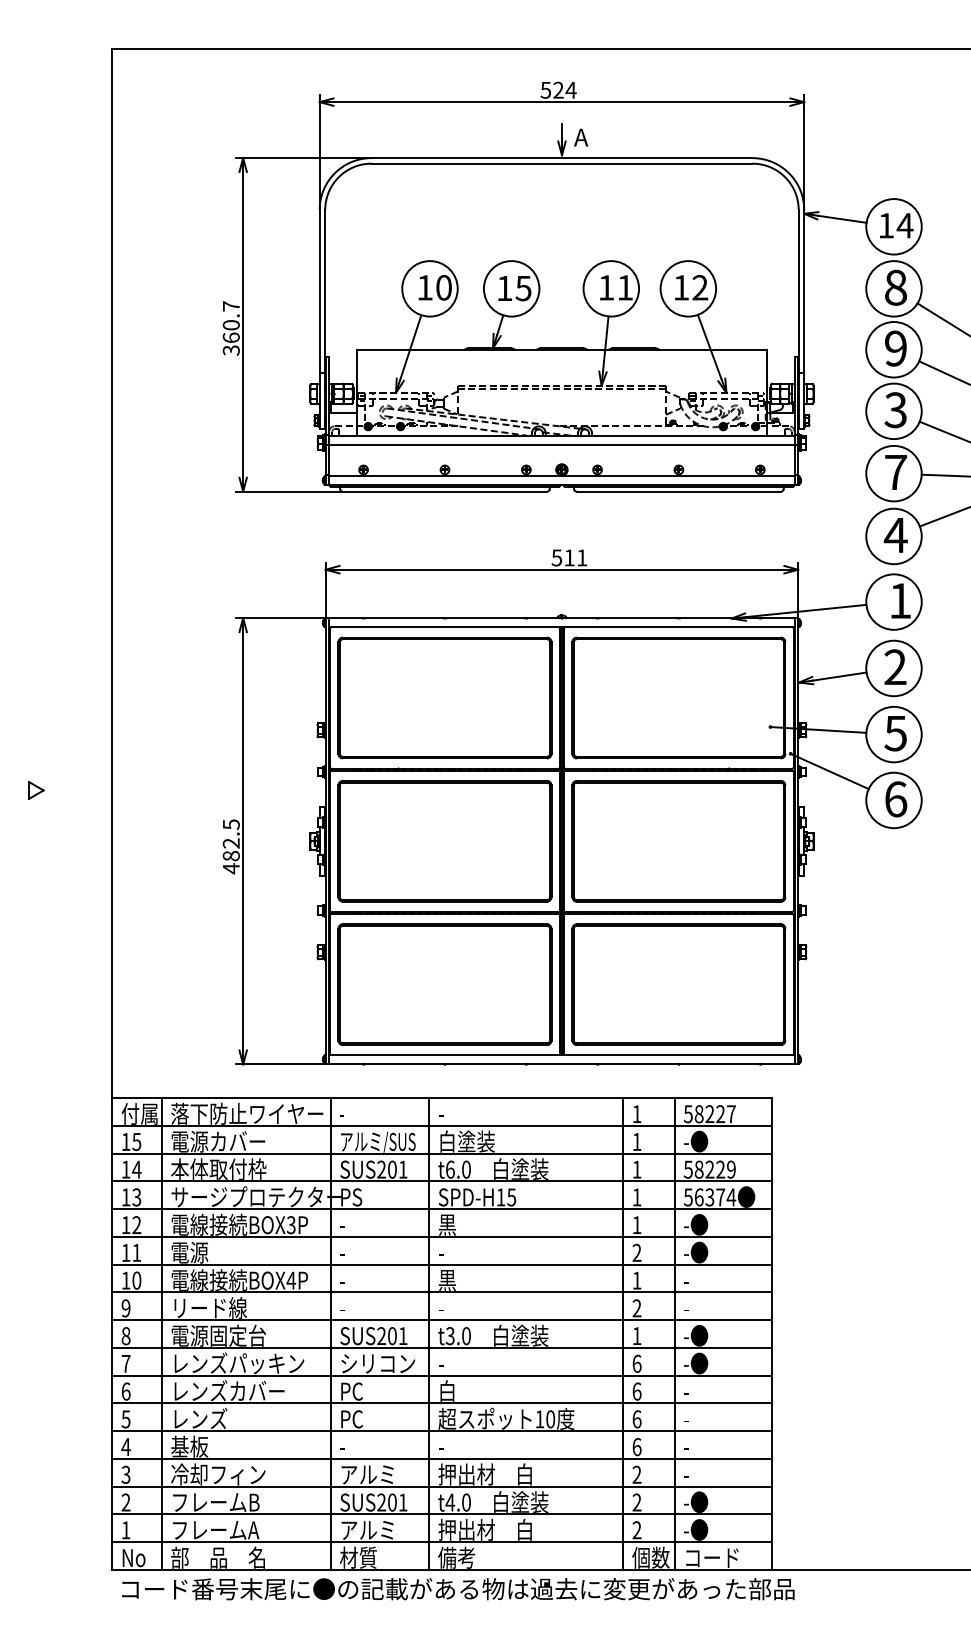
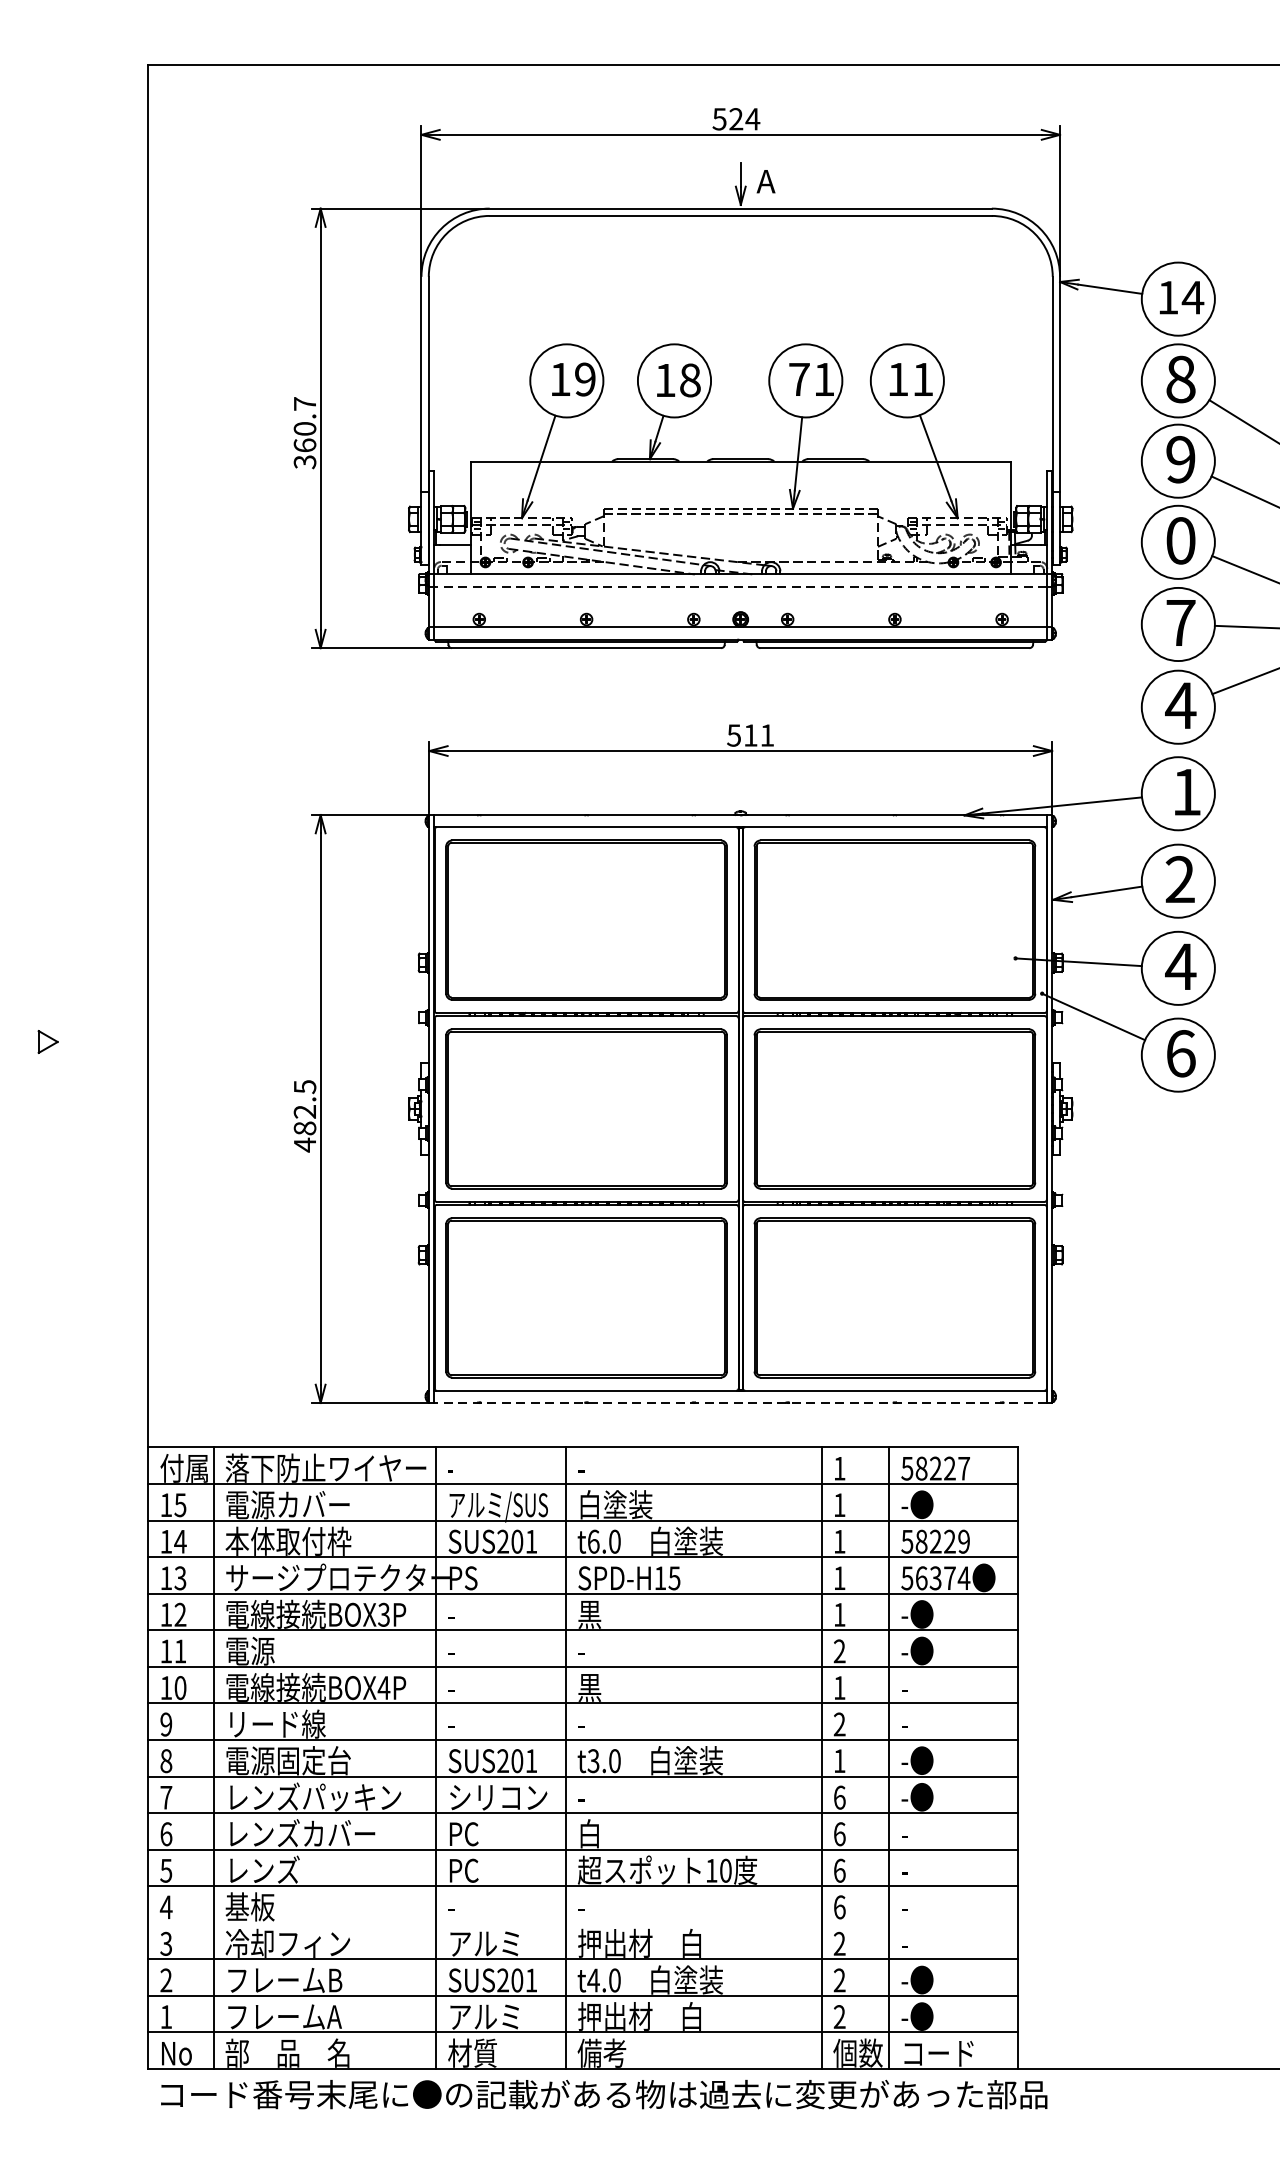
text: (443, 287) -> (584, 379), 10 -> 19
text: (606, 287) -> (799, 379), 11 -> 71
text: (700, 287) -> (923, 379), 12 -> 11
text: (523, 288) -> (690, 380), 15 -> 18
text: (895, 410) -> (1180, 541), 3 -> 0
line: (561, 444) -> (740, 586), solid -> dashed
text: (895, 733) -> (1180, 966), 5 -> 4
line: (561, 1064) -> (740, 1403), solid -> dashed
line: (442, 1458) -> (583, 1922), removed

